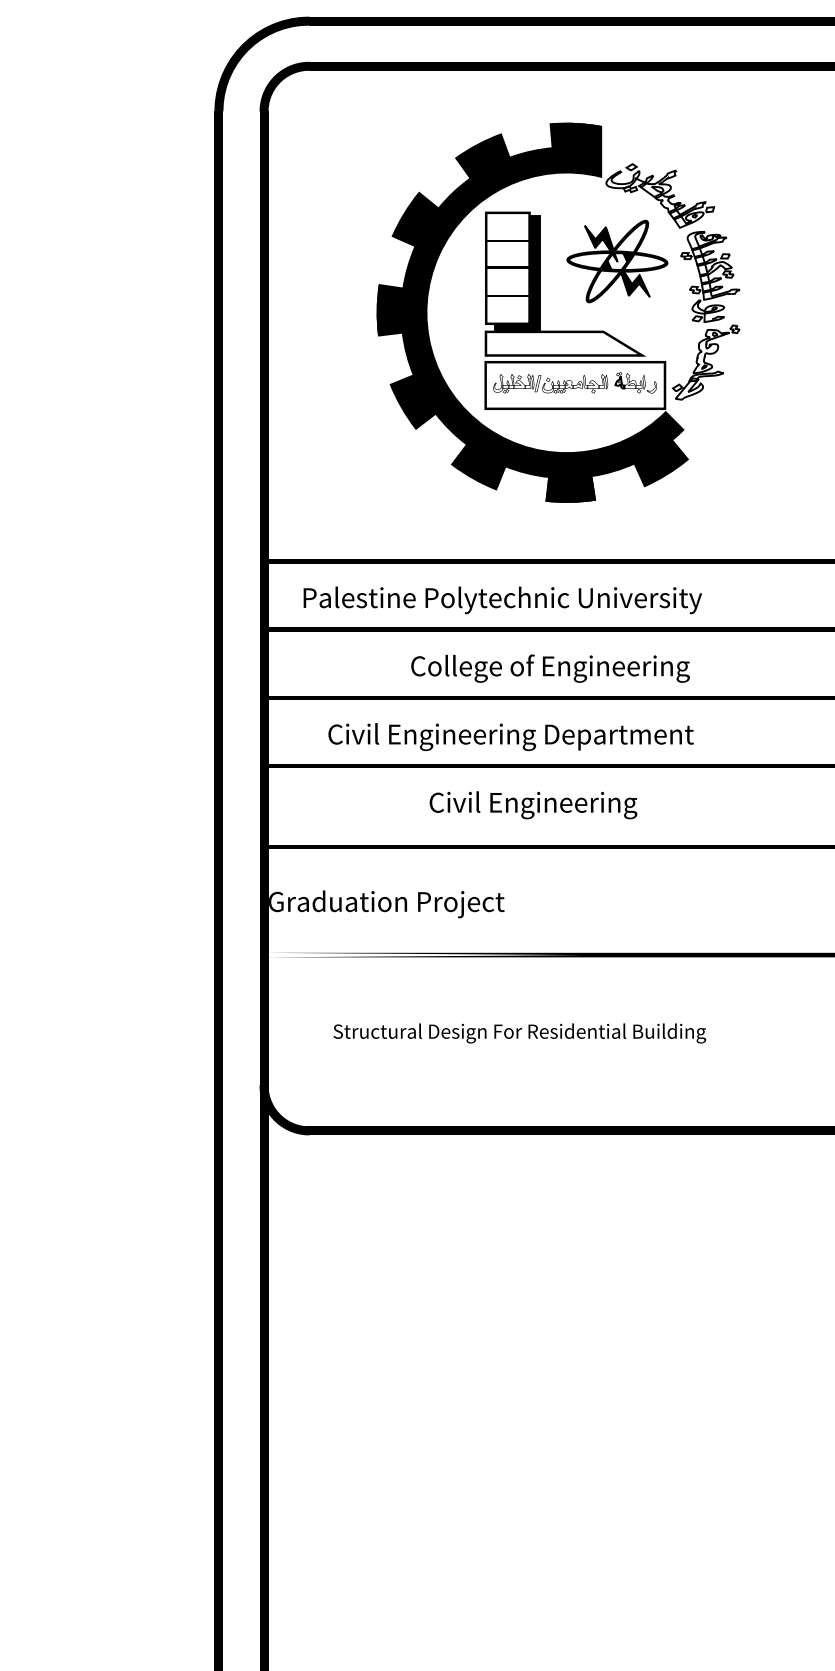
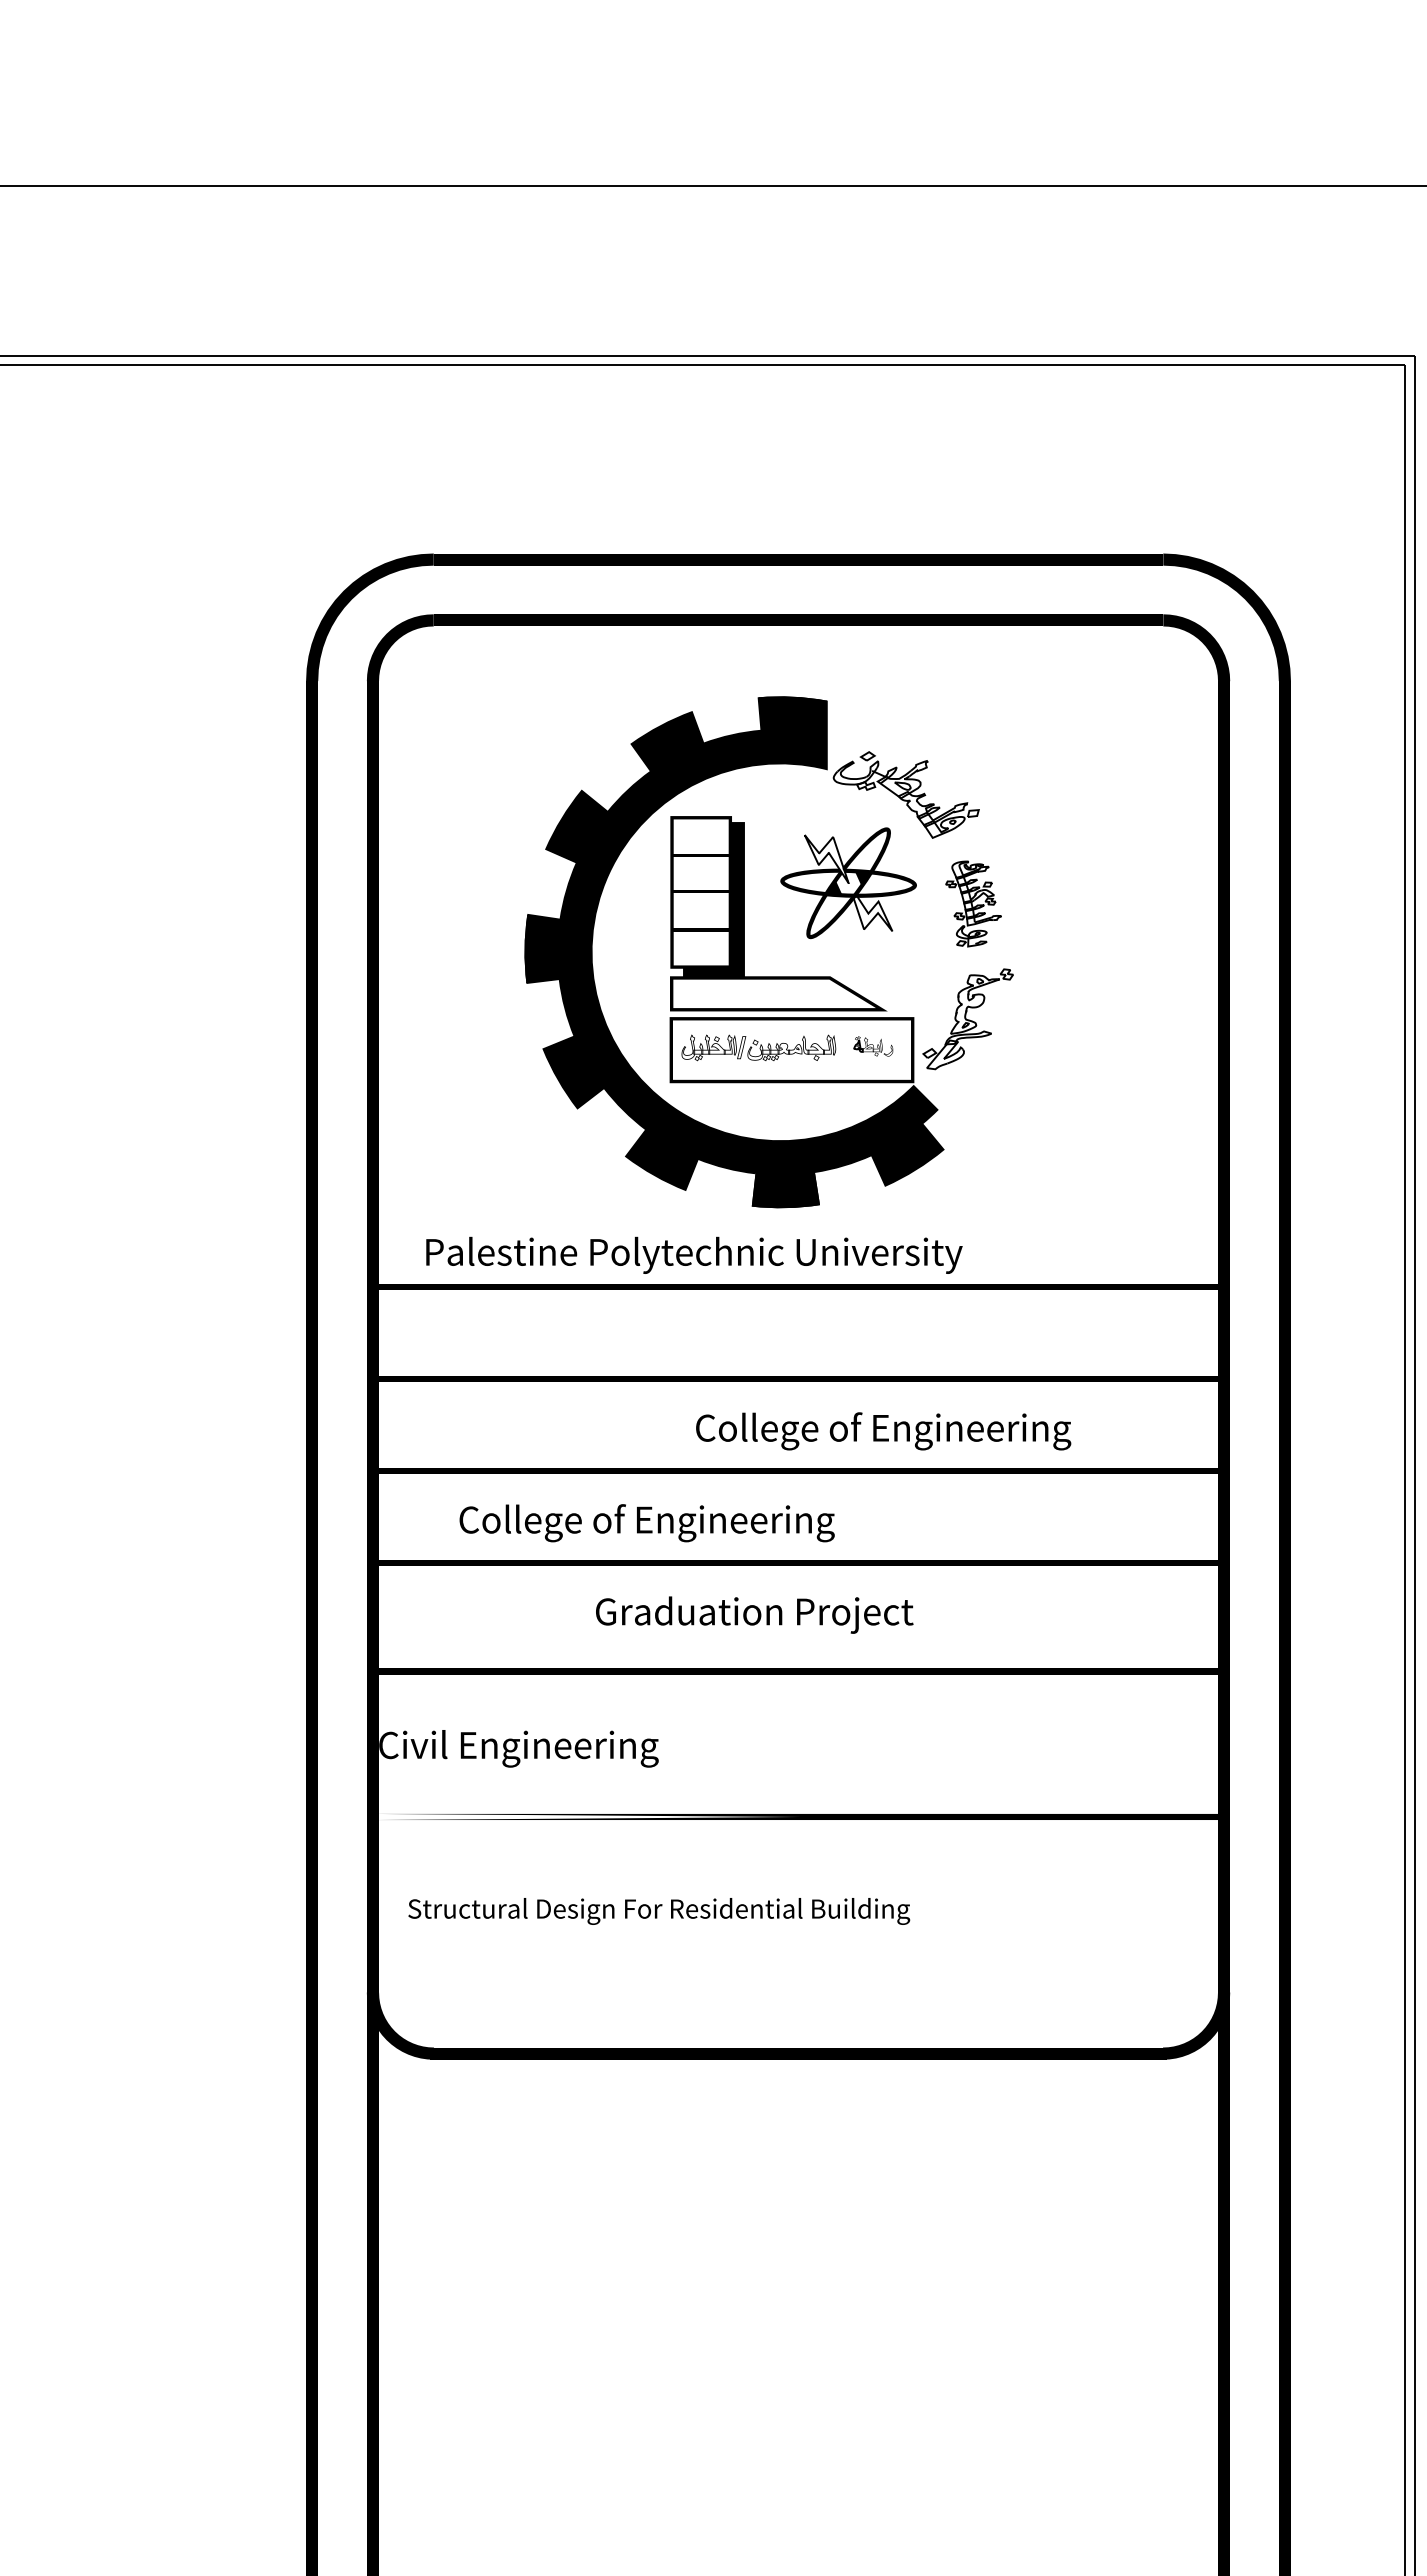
fill: (600, 243) -> (826, 859), removed
part: (710, 276) -> (973, 903), size x0.7
fill: (633, 282) -> (870, 911), removed
part: (635, 382) -> (873, 1046), size x0.7
text: (502, 599) -> (694, 1254), moved
text: (550, 668) -> (883, 1431), moved
text: (519, 737) -> (716, 1523), Civil Engineering Department -> College of Engineering
text: (549, 805) -> (757, 1615), Civil Engineering -> Graduation Project
text: (387, 904) -> (539, 1748), Graduation Project -> Civil Engineering
text: (519, 1033) -> (659, 1911), moved

